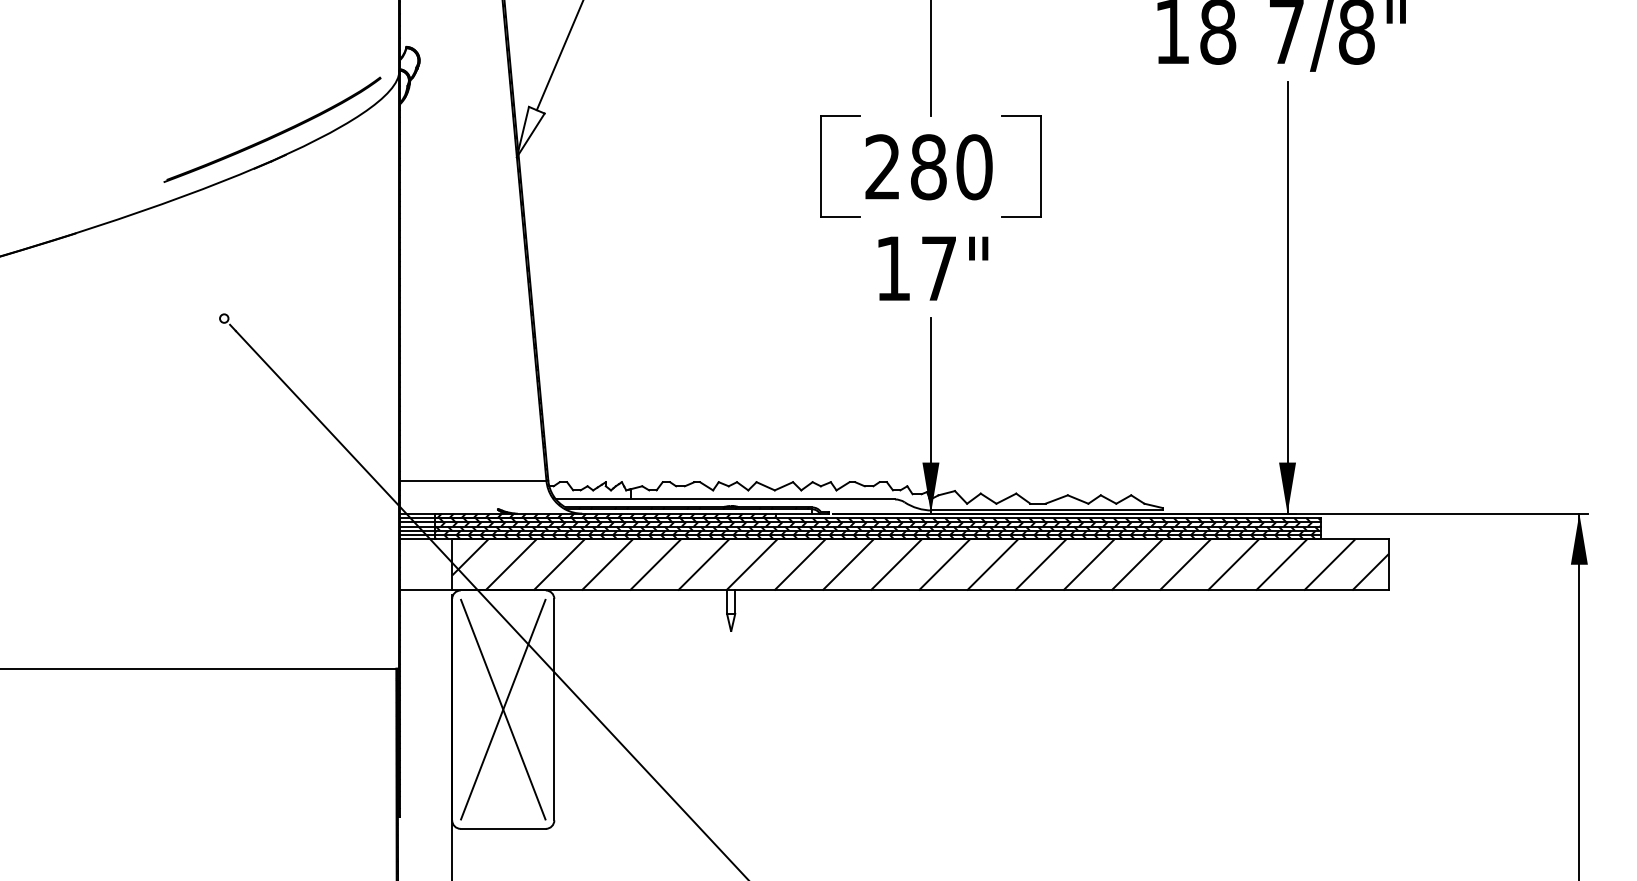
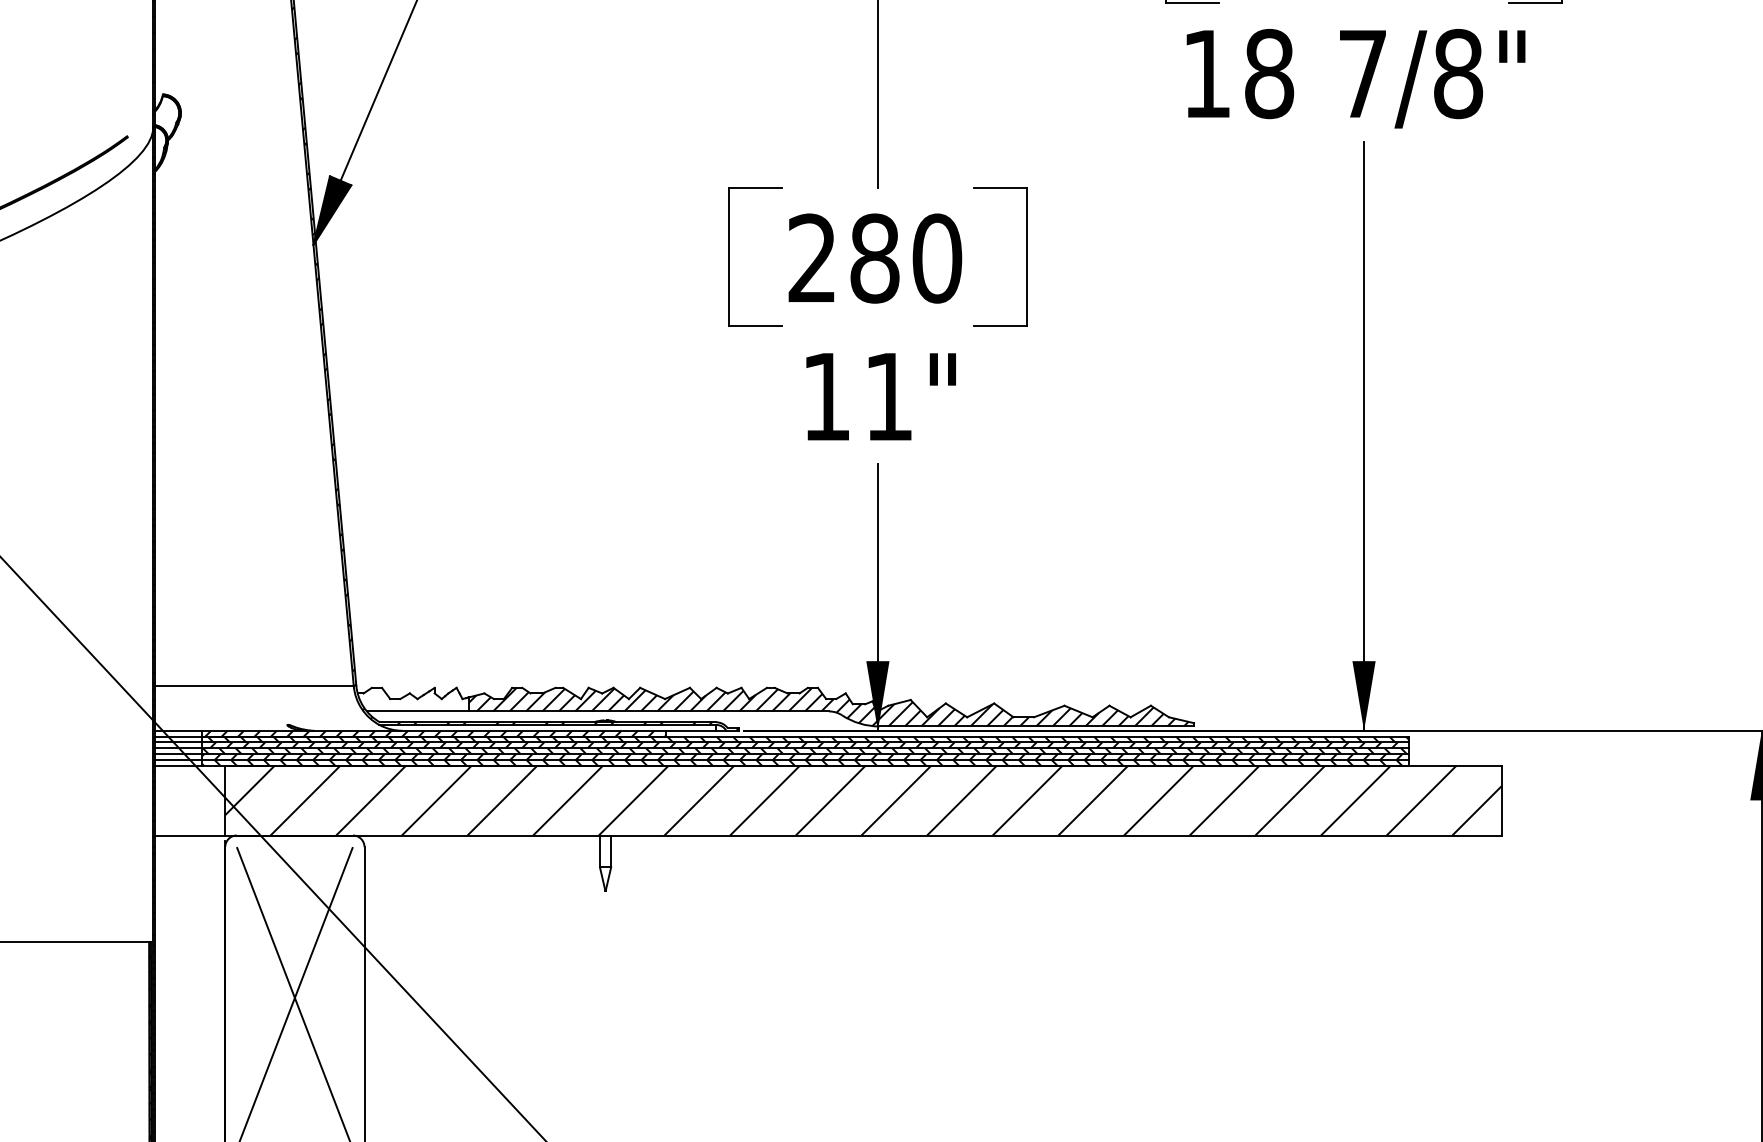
fill: (530, 131) -> (332, 209), added
text: (938, 268) -> (888, 396), 17" -> 11"
hatch: (894, 496) -> (828, 707), added

